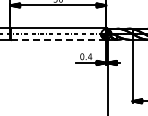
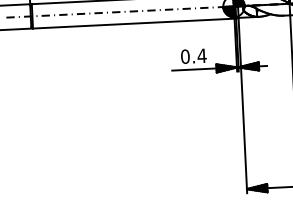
line: (58, 40) -> (133, 24), dashed -> solid

